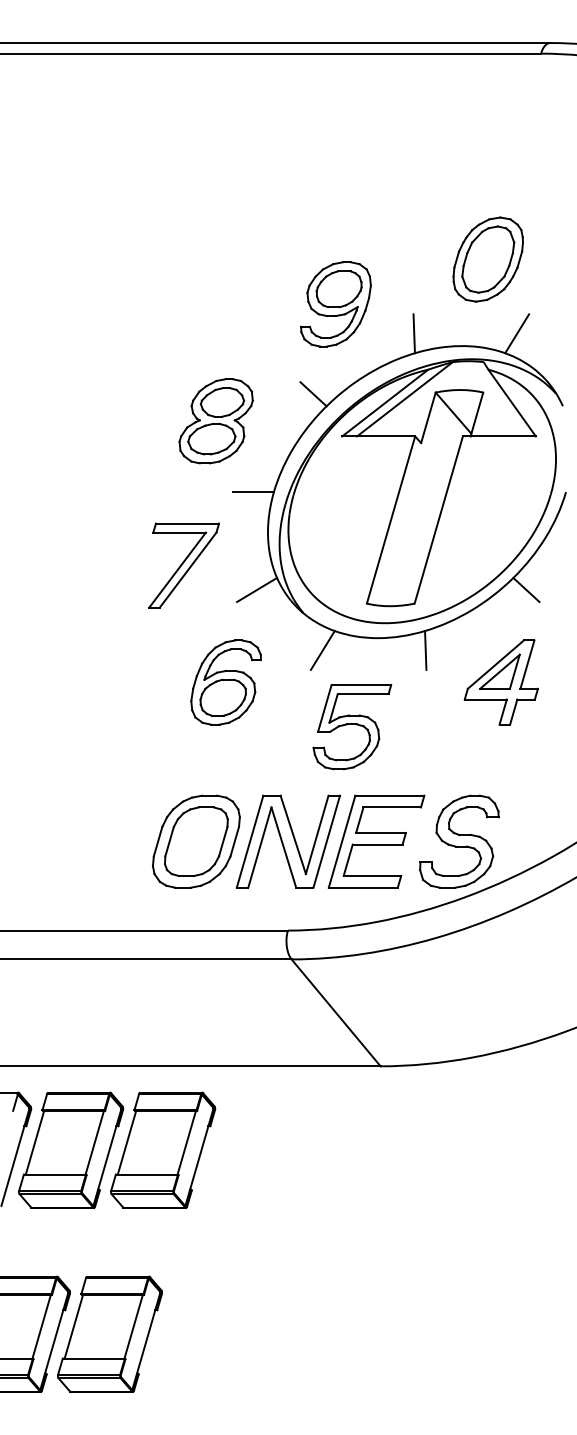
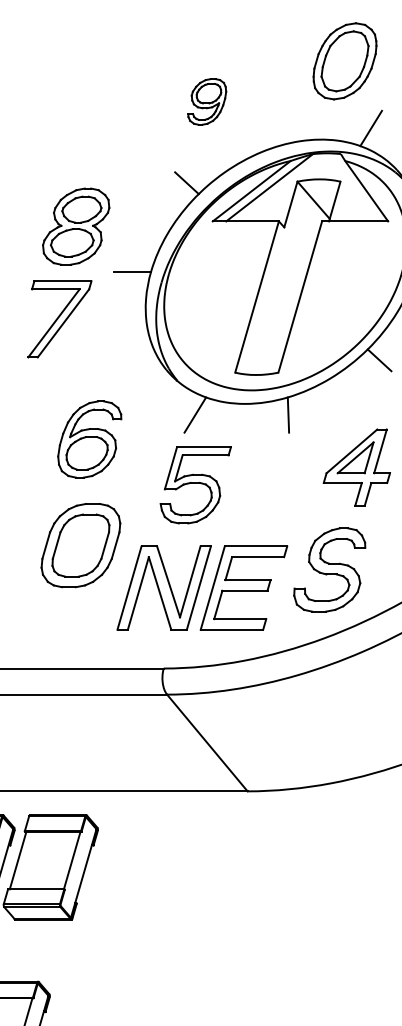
part: (335, 304) -> (206, 101), size x0.6
line: (413, 333) -> (277, 128), removed
part: (215, 421) -> (75, 226), moved
part: (183, 565) -> (59, 319), moved
line: (257, 589) -> (136, 359), removed
part: (225, 682) -> (89, 439), moved
part: (500, 682) -> (356, 467), moved
part: (352, 727) -> (195, 485), moved
part: (196, 841) -> (81, 545), moved
part: (459, 841) -> (329, 569), moved

